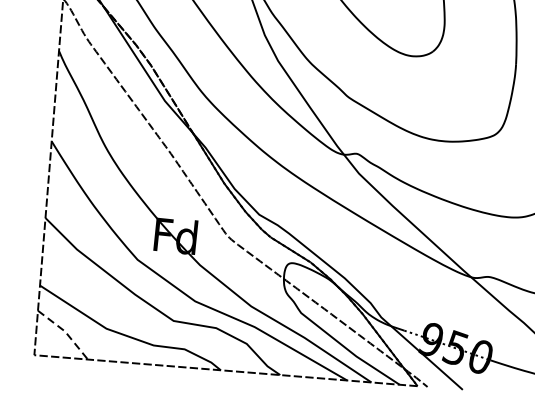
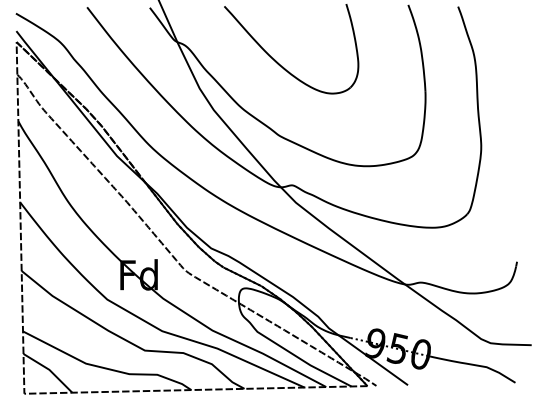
line: (66, 332) -> (50, 370), dashed -> solid

